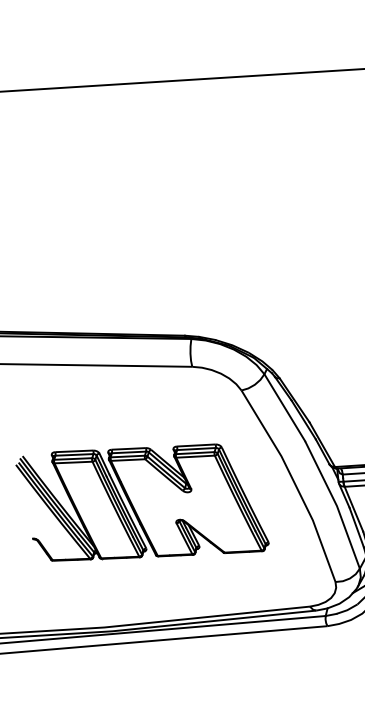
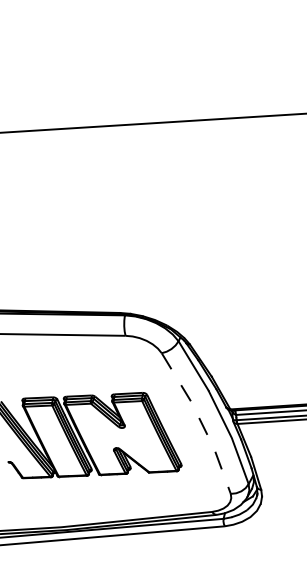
line: (295, 484) -> (201, 422), solid -> dashed

